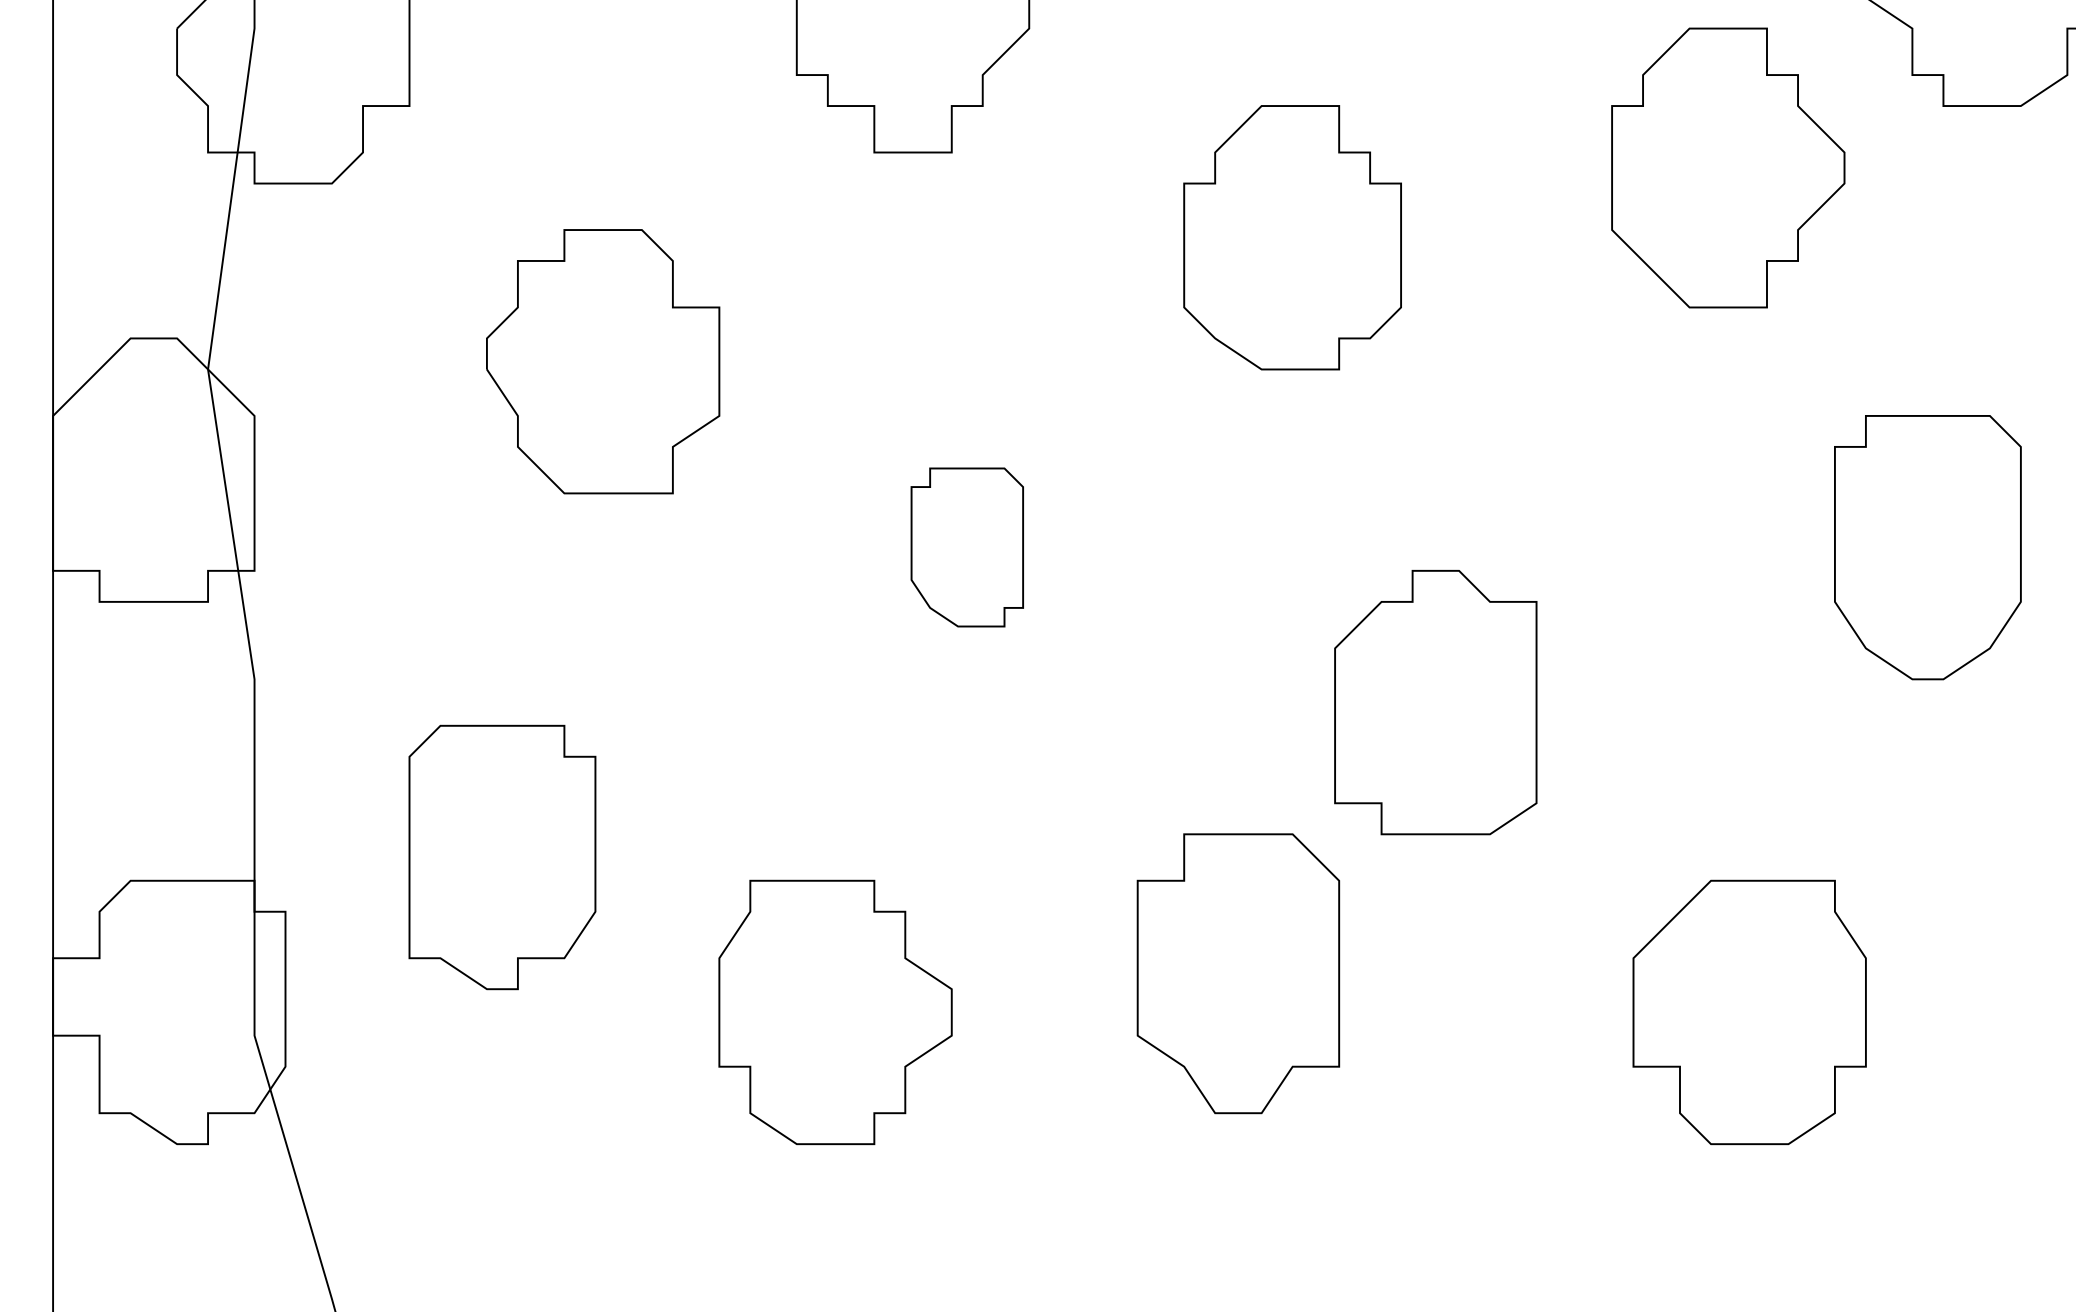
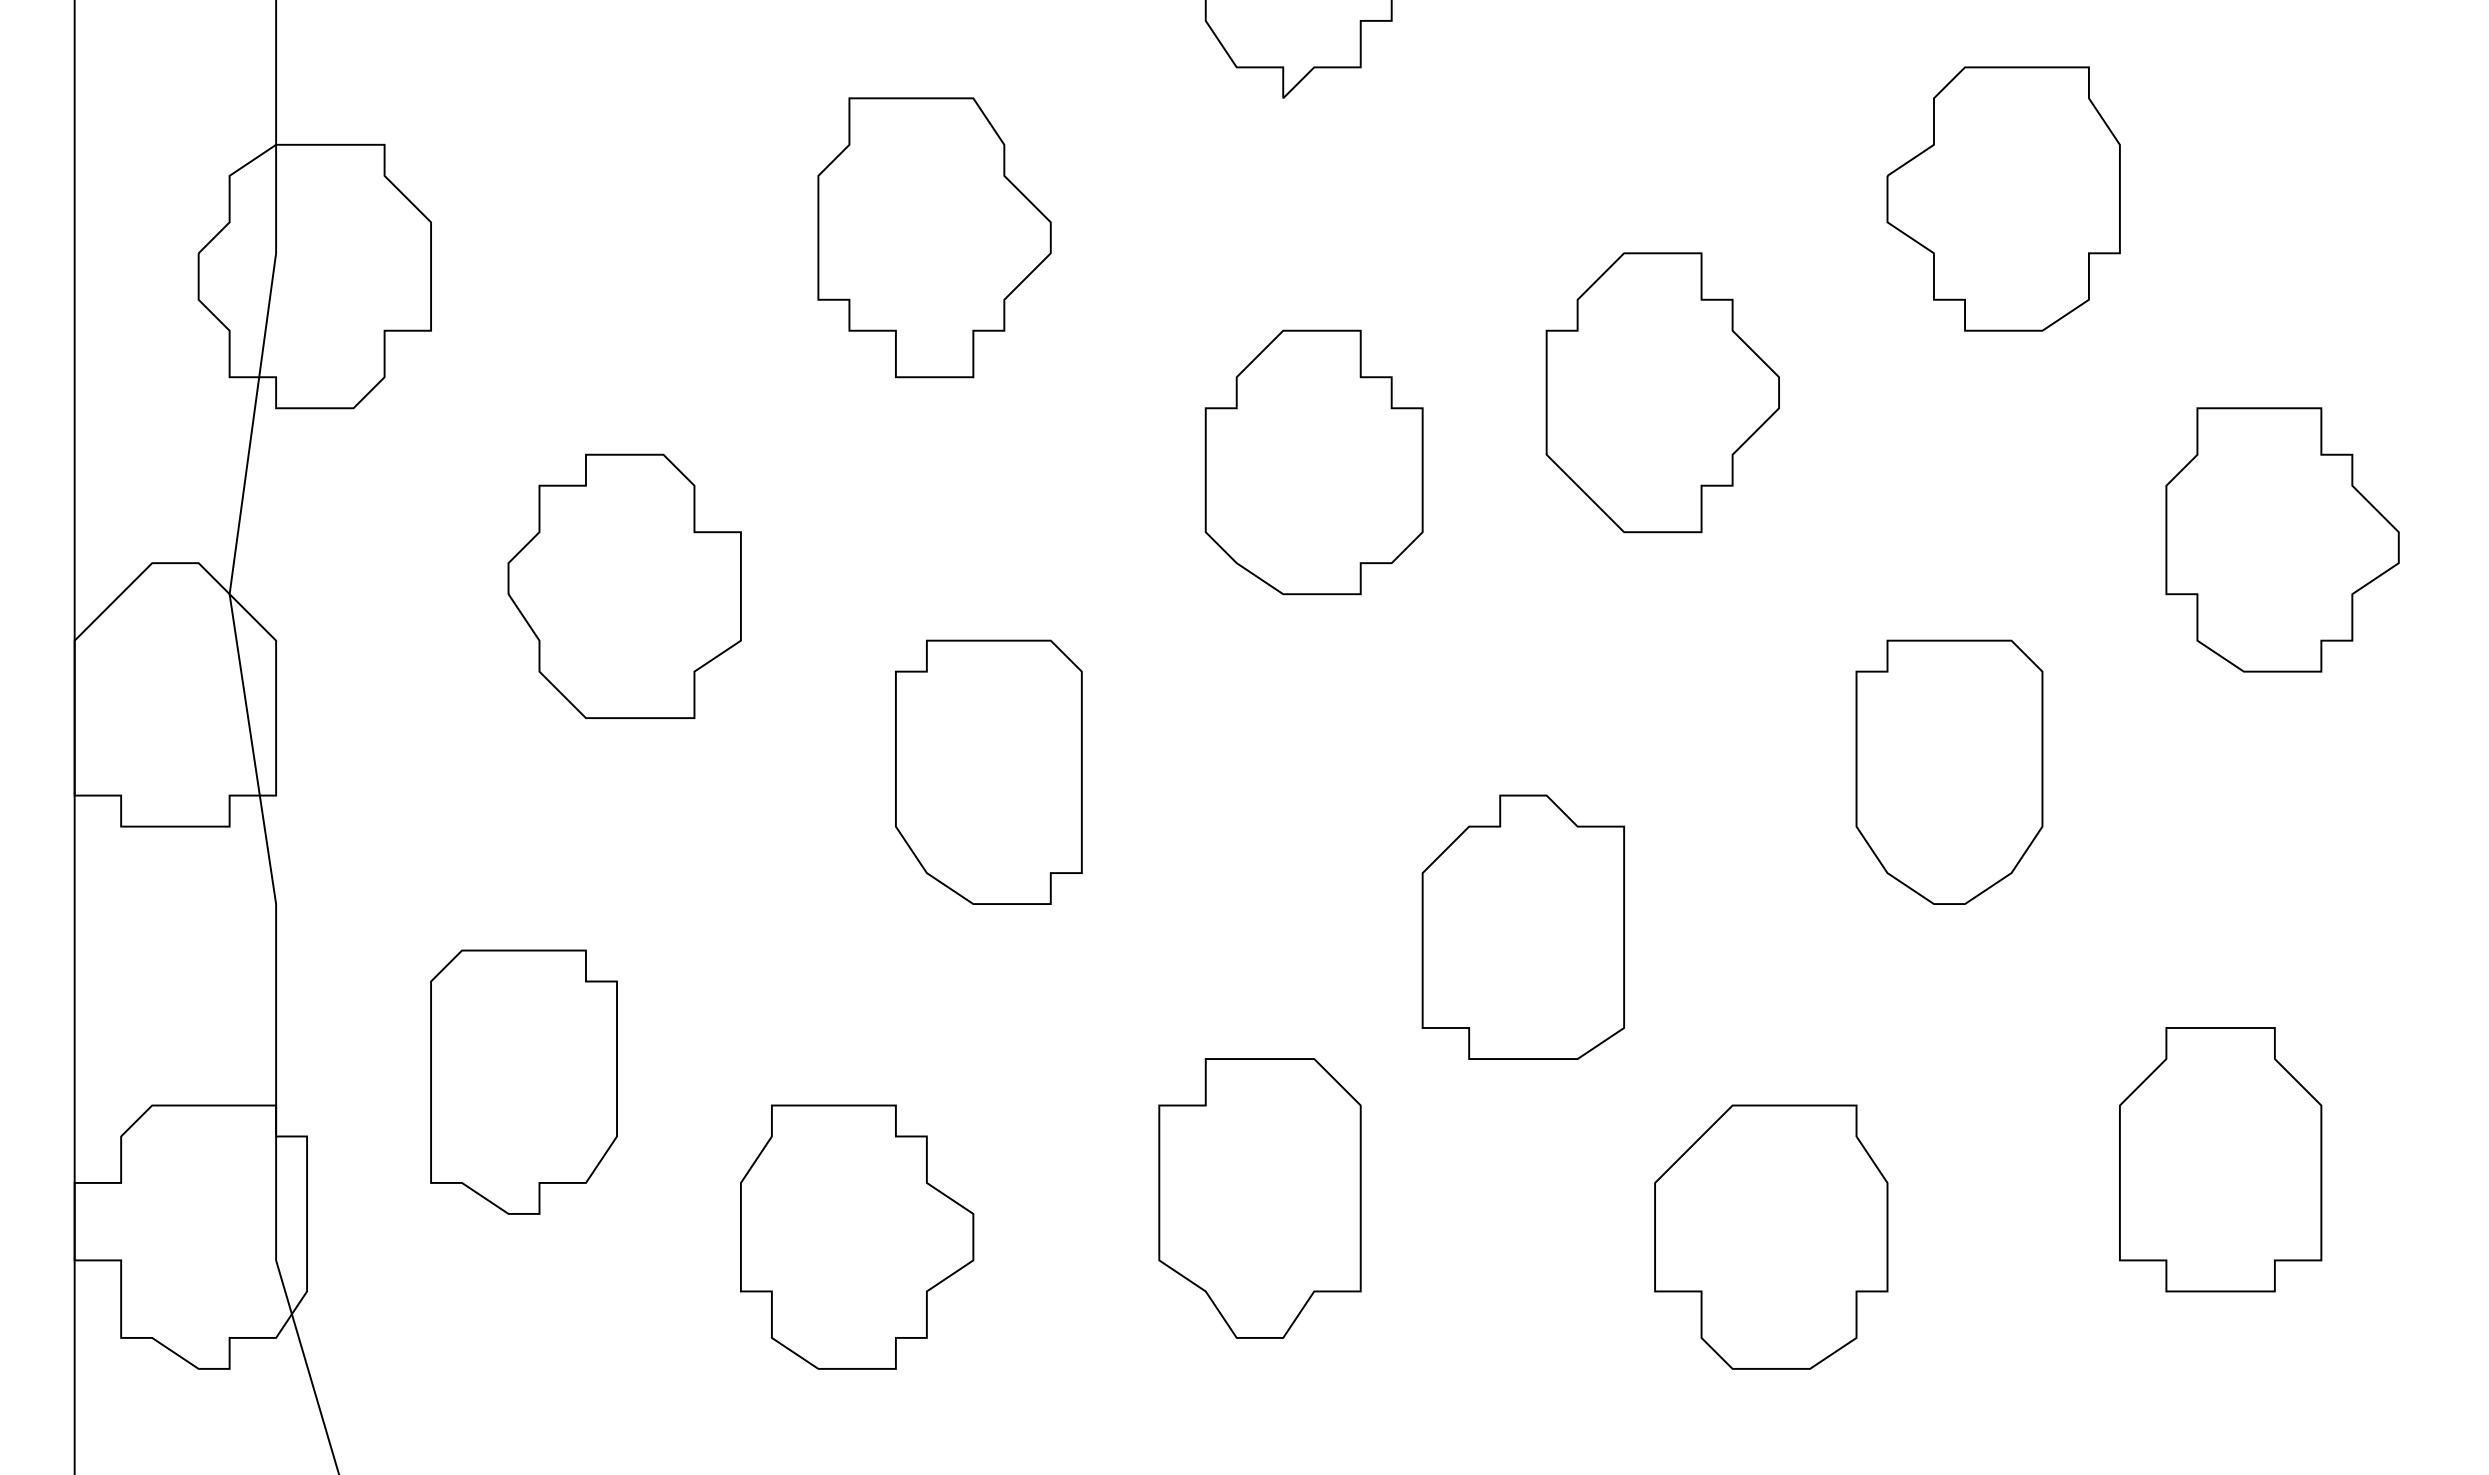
part: (1727, 167) -> (1662, 392), moved
part: (966, 546) -> (988, 771), size x1.67
part: (1434, 701) -> (1522, 926), moved

